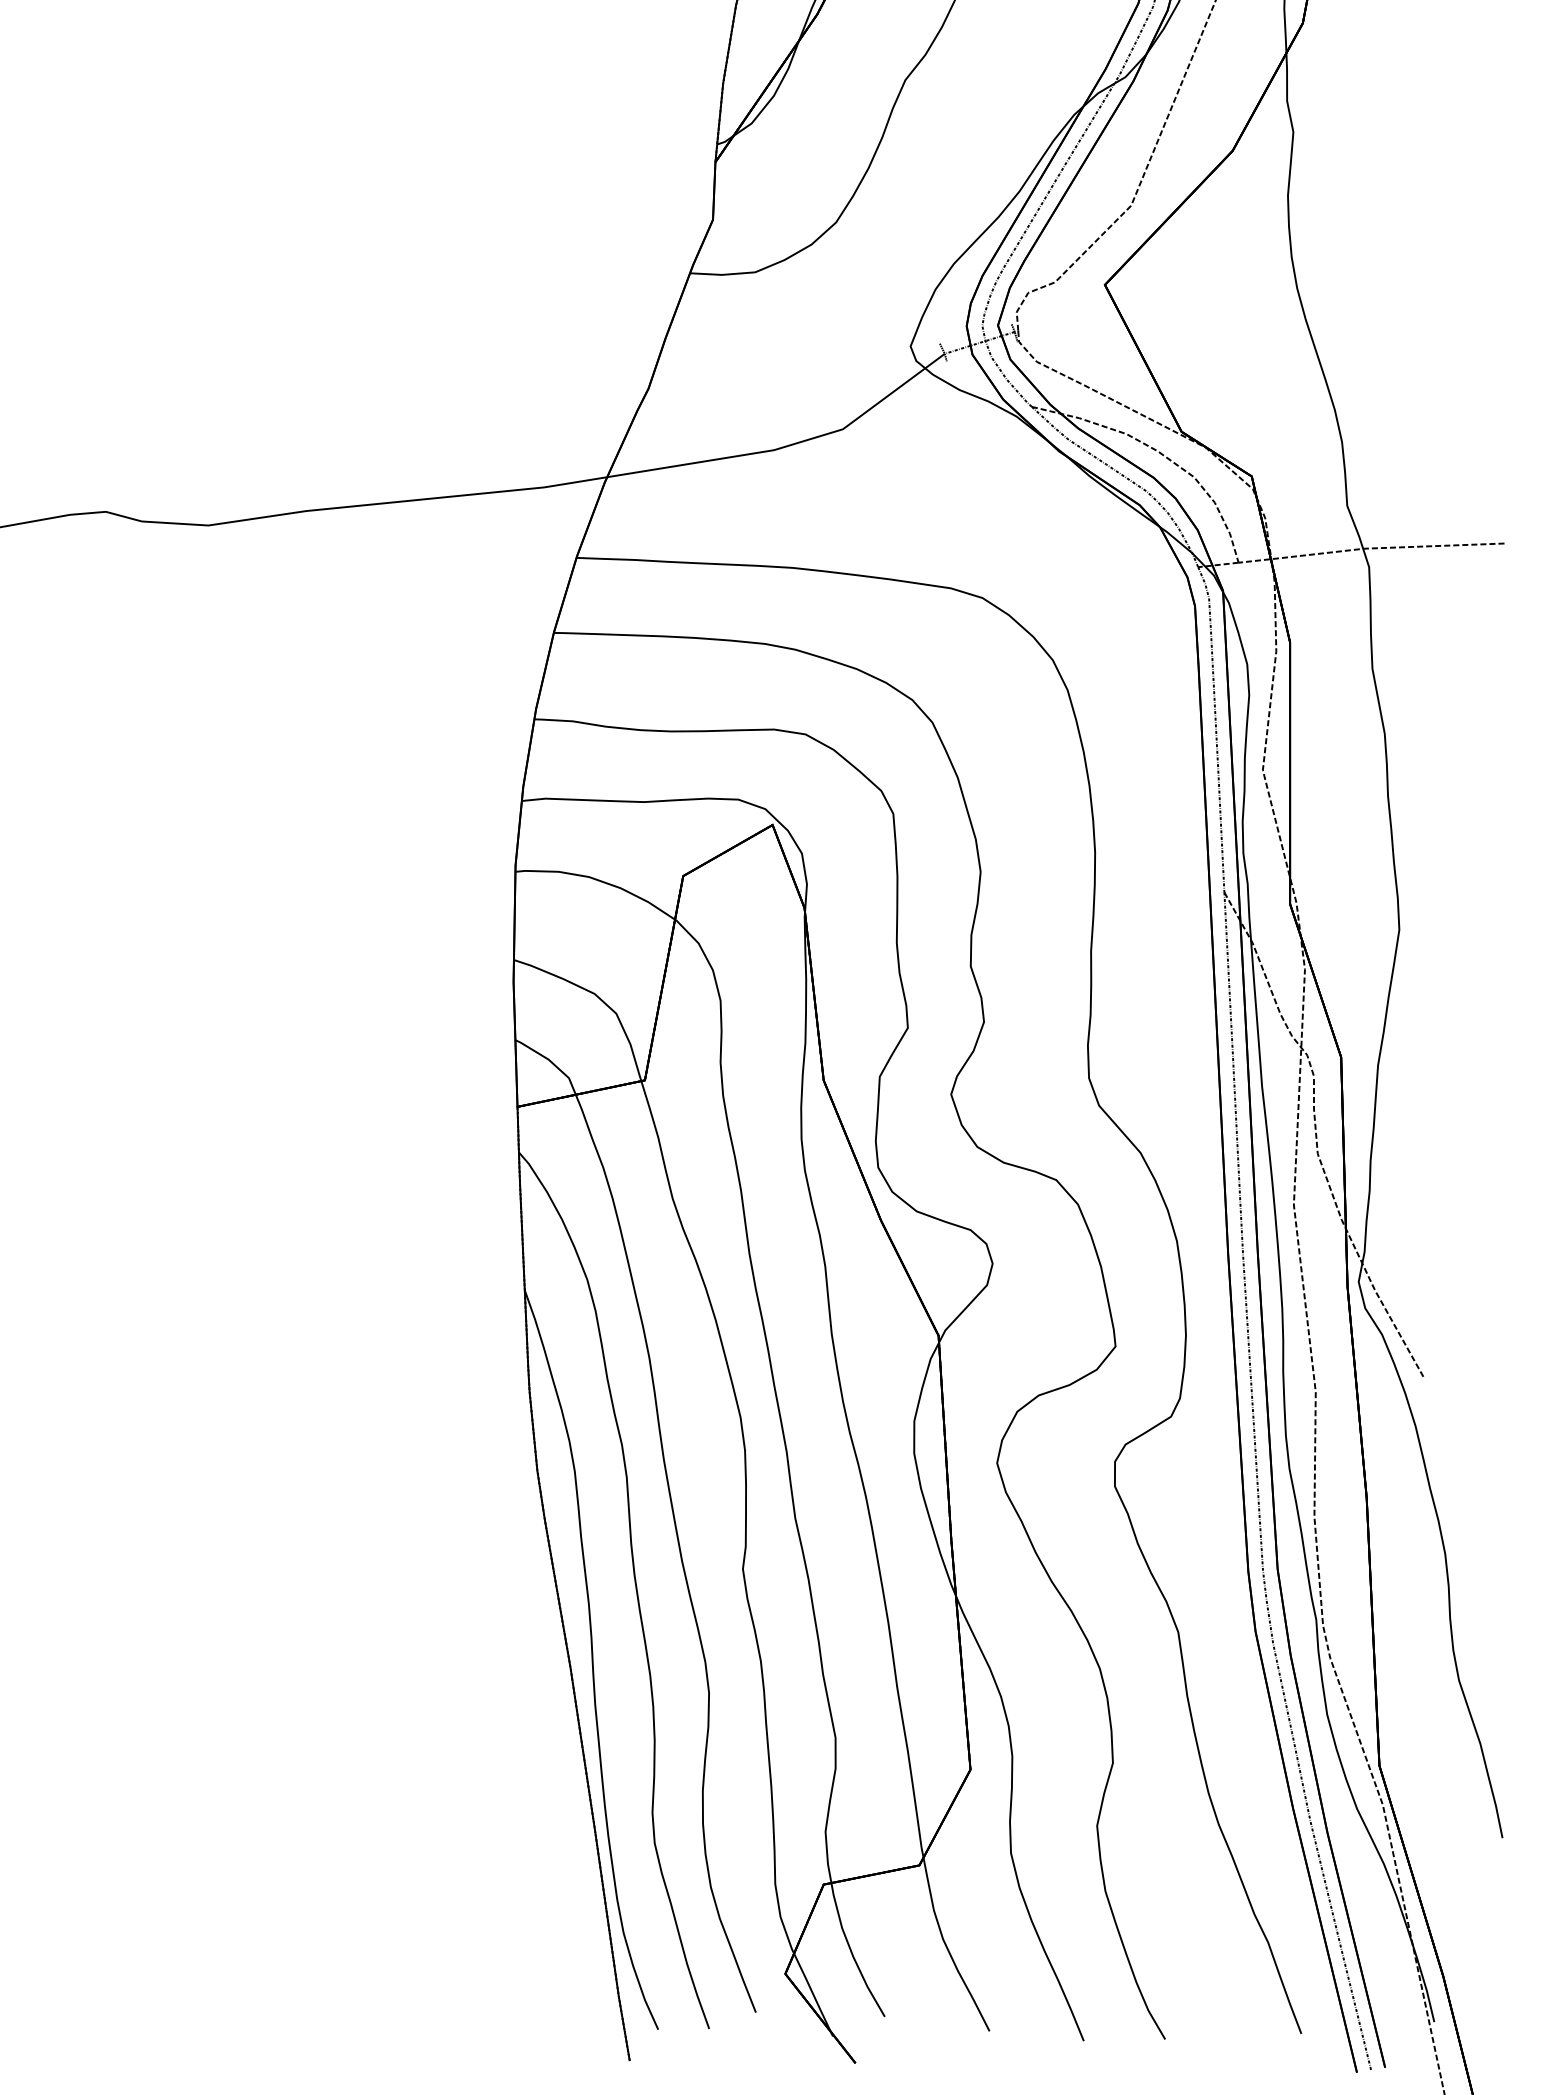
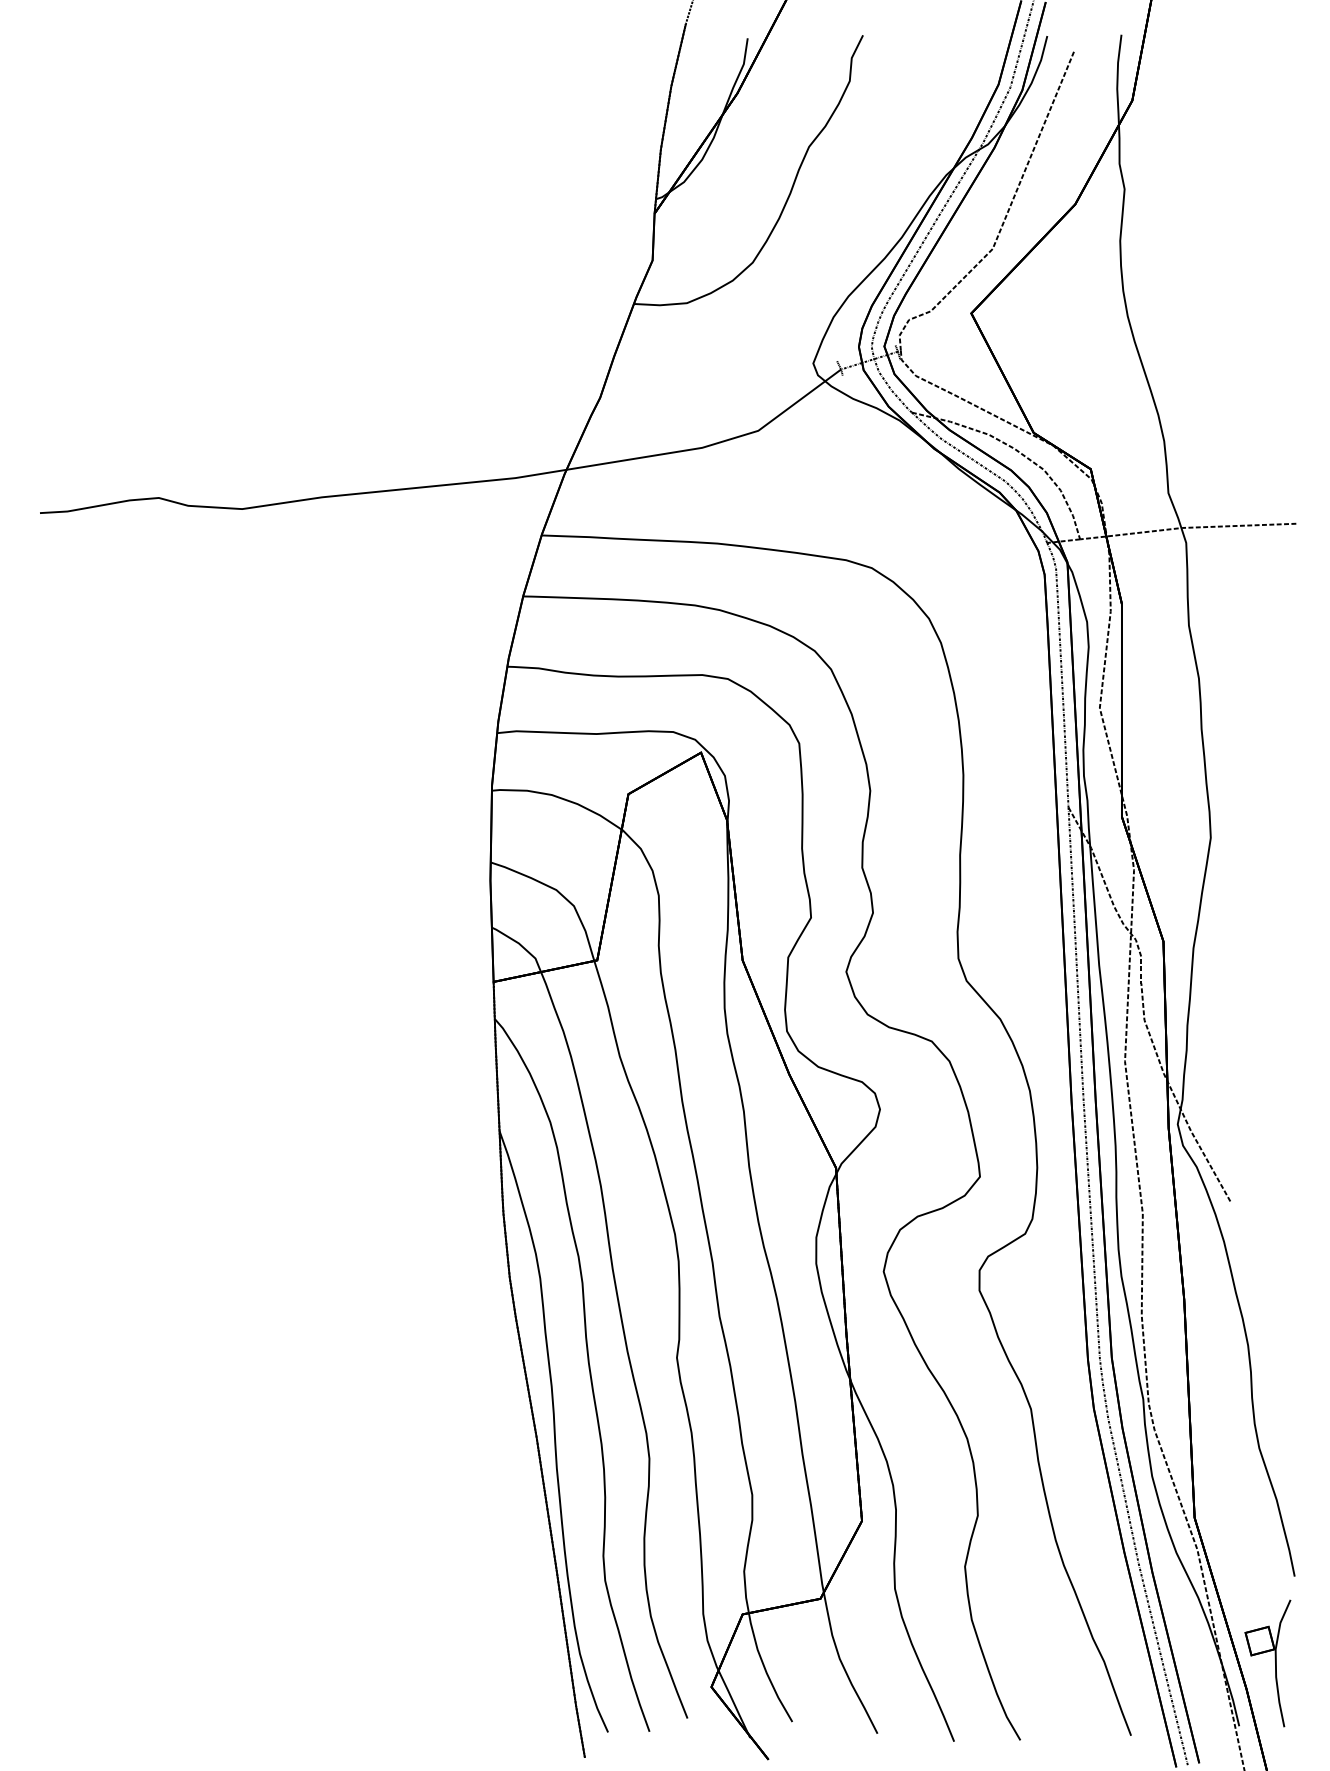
part: (1478, 1944) -> (1275, 1663), added

